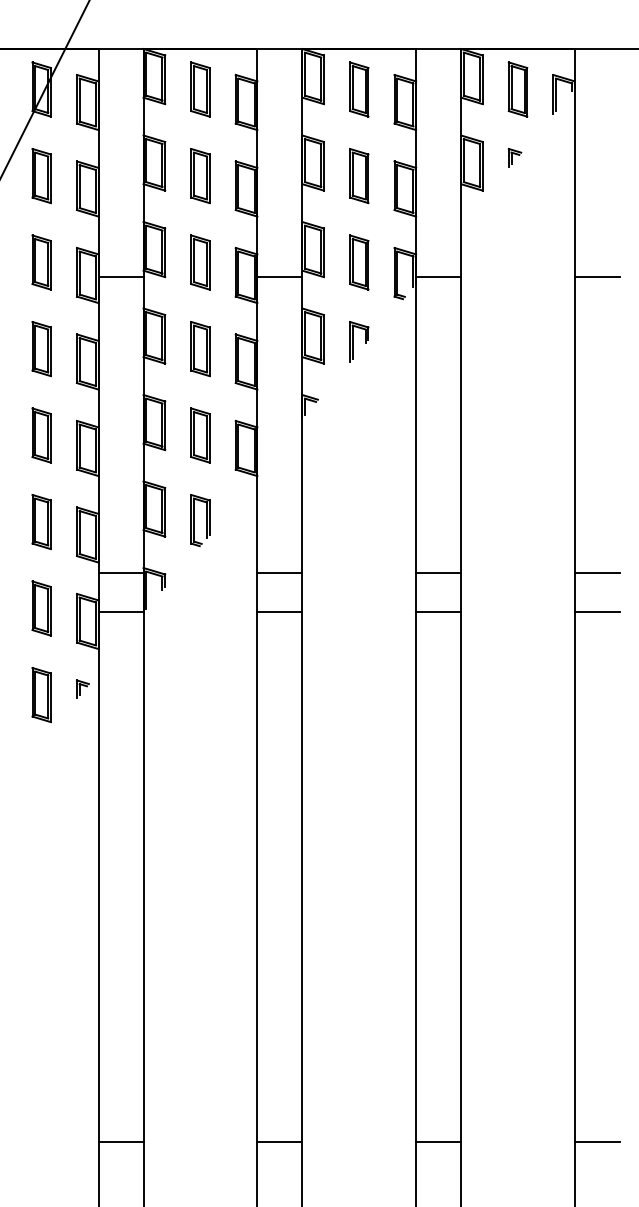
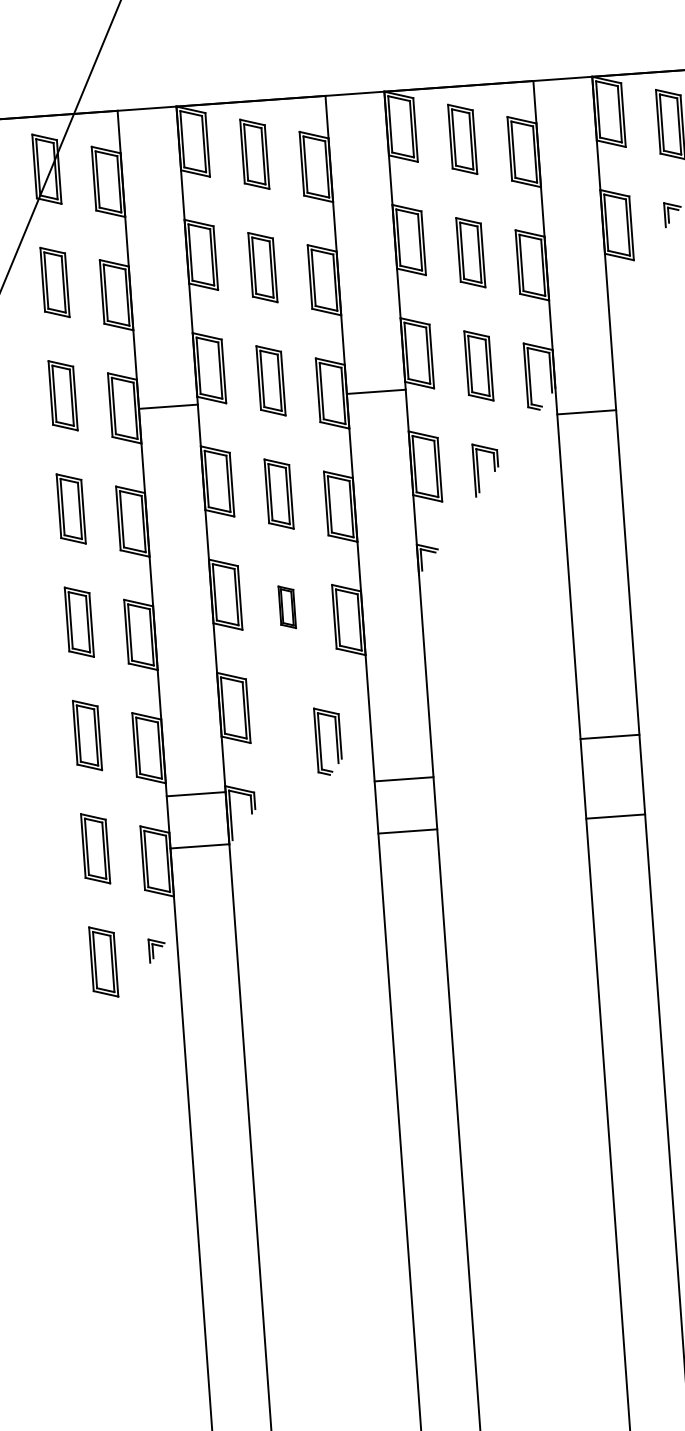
line: (438, 276) -> (586, 412), moved
part: (200, 435) -> (287, 607), size x0.6
part: (200, 520) -> (328, 741), moved
line: (438, 572) -> (609, 736), moved

